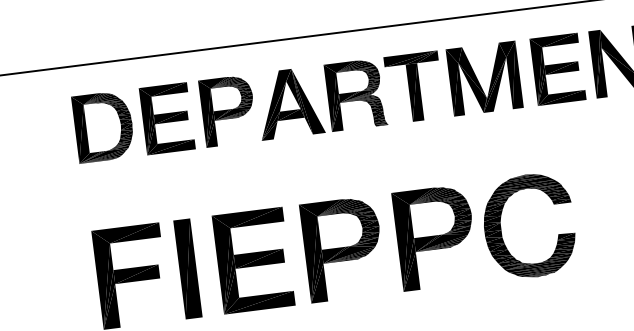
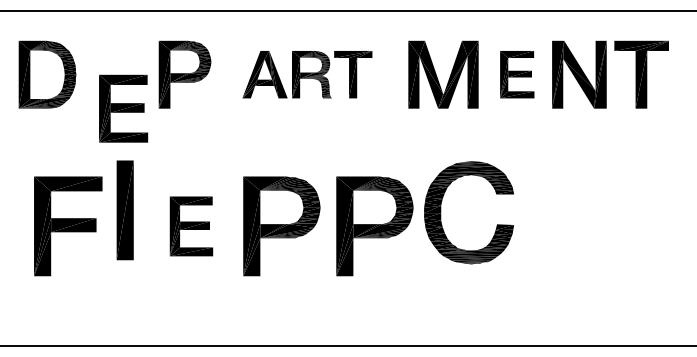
part: (557, 69) -> (516, 74), size x0.7
part: (349, 95) -> (307, 74), size x0.7
part: (167, 118) -> (123, 108), moved
part: (103, 126) -> (47, 74), moved
part: (501, 229) -> (441, 212), moved
part: (253, 260) -> (191, 226), size x0.6
part: (187, 269) -> (124, 210), moved

